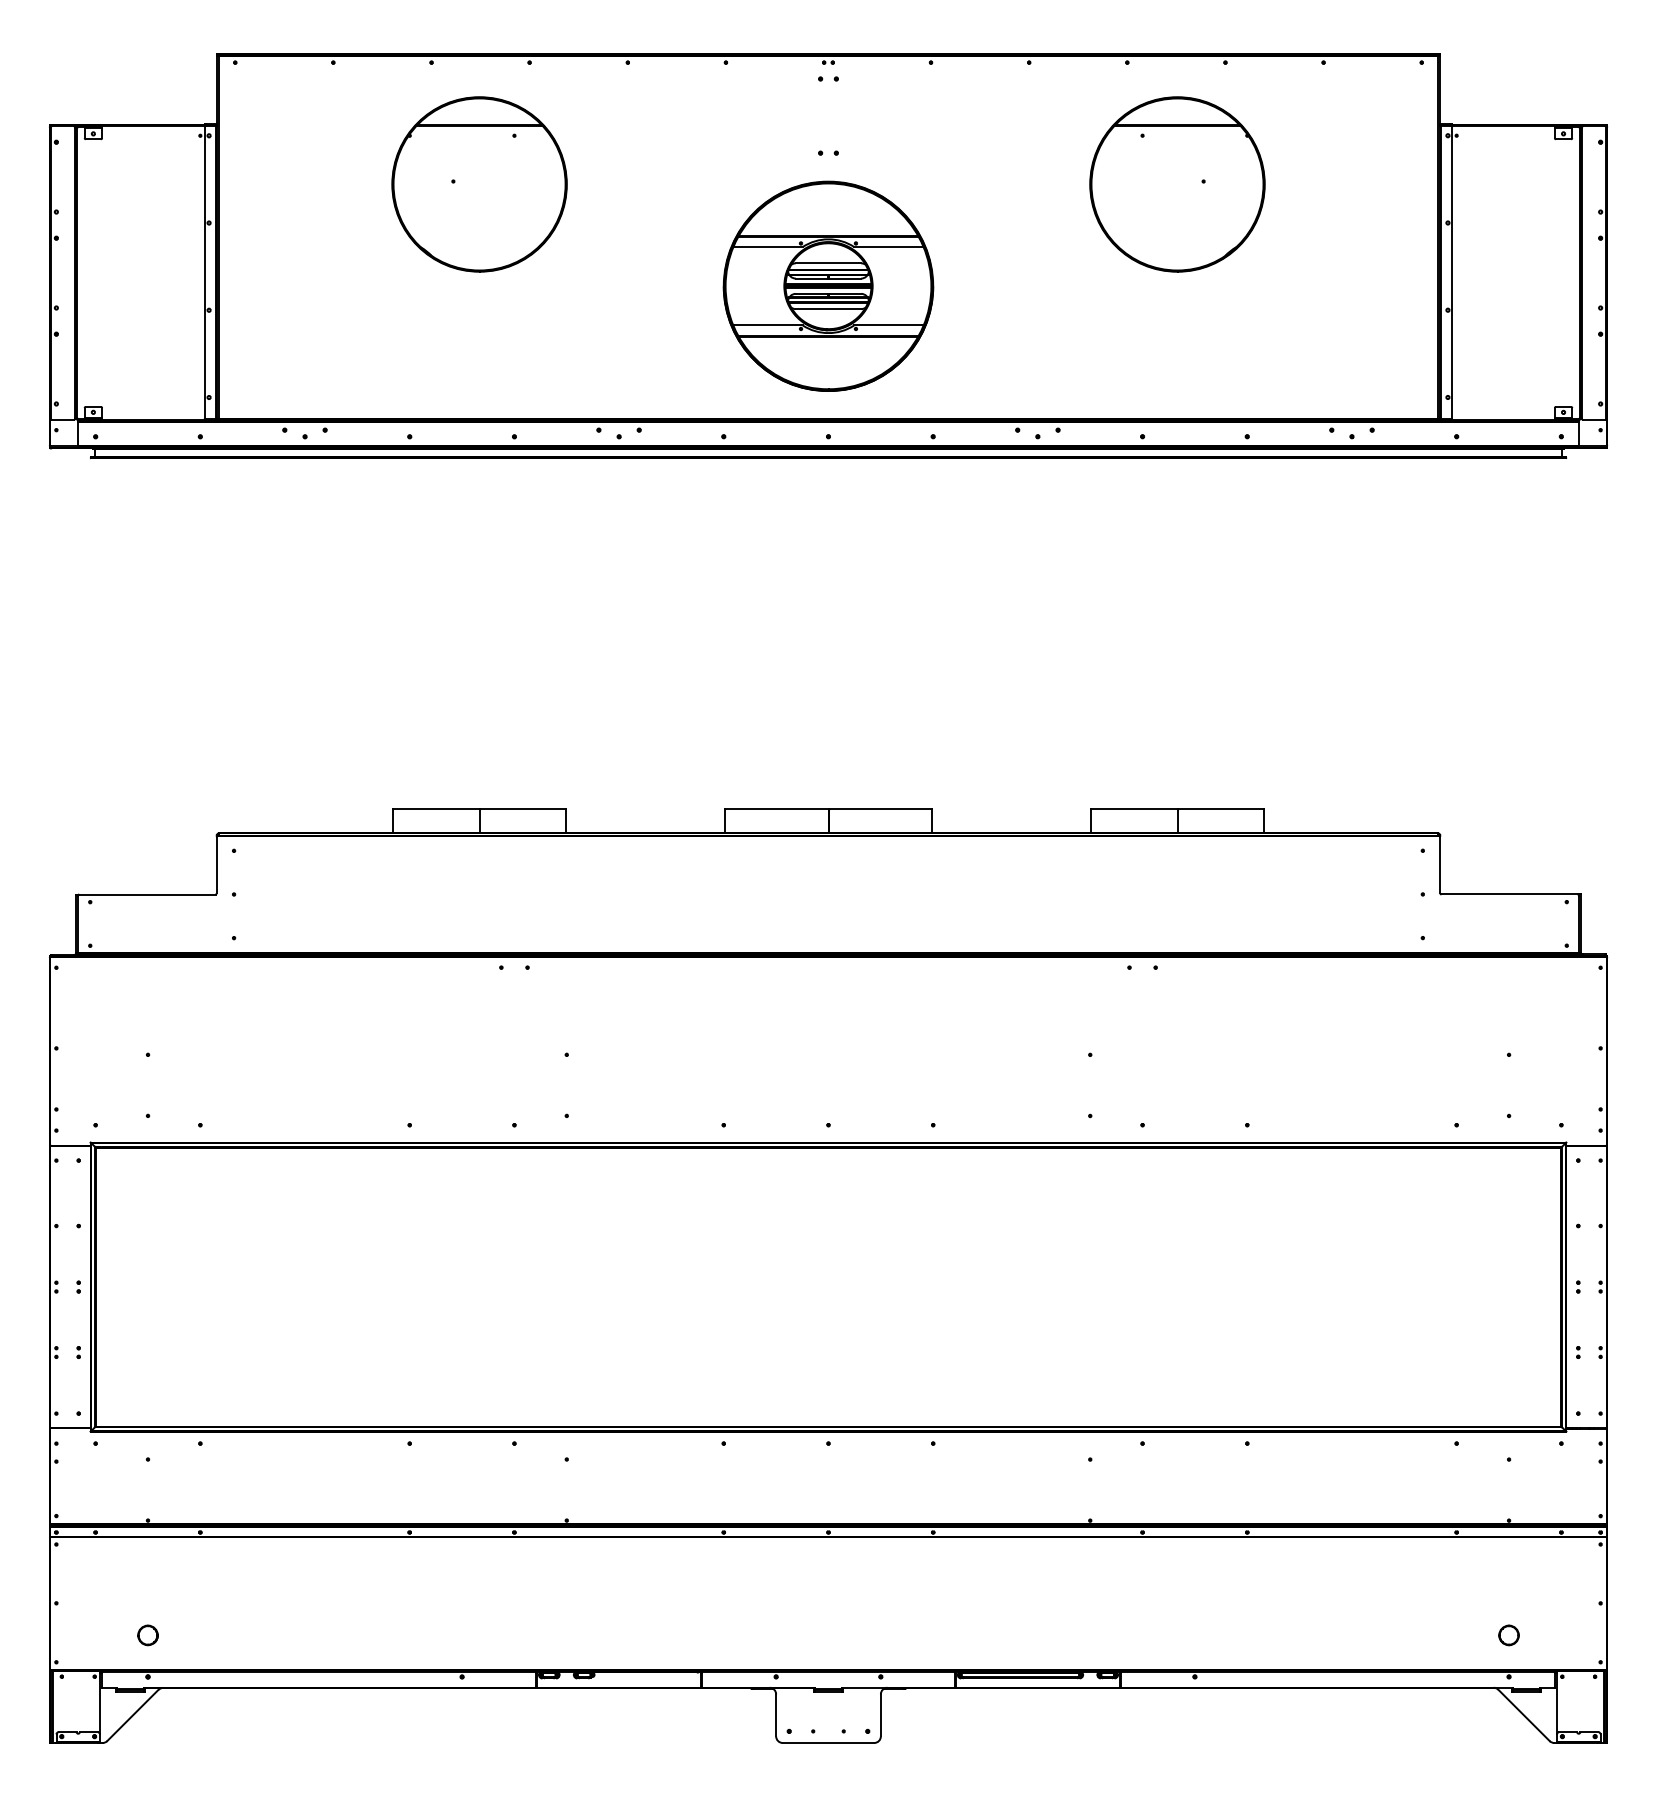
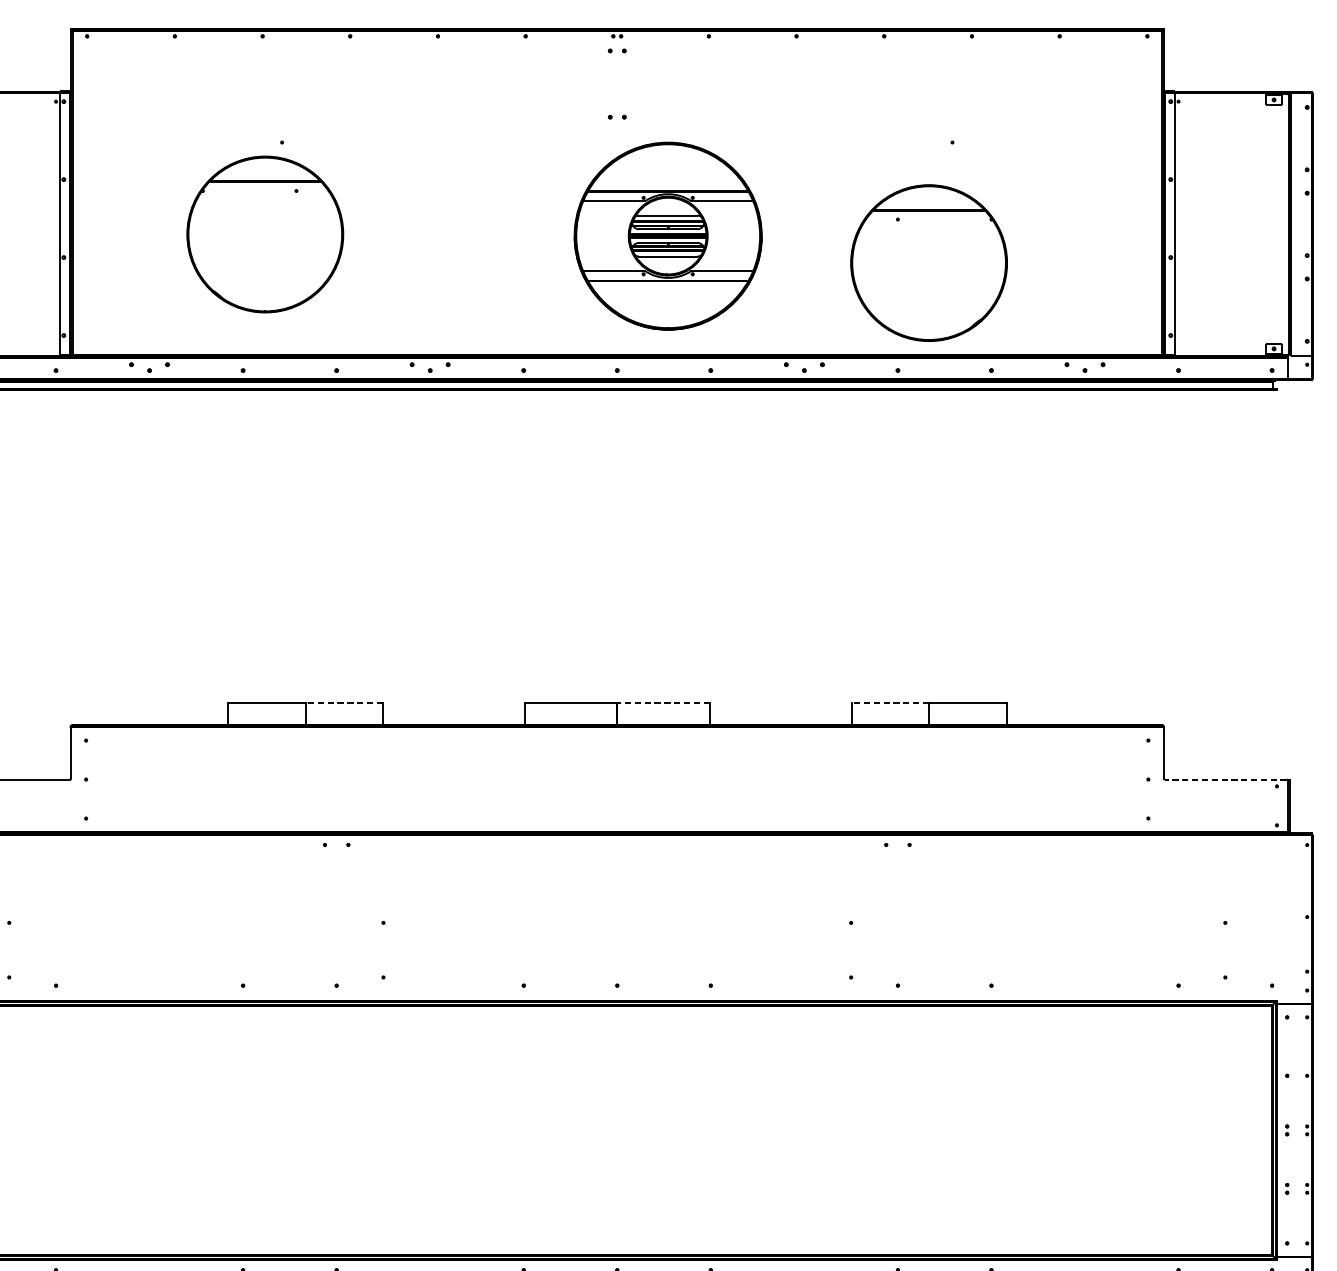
part: (479, 184) -> (265, 234), moved
part: (1177, 184) -> (929, 263), moved
part: (828, 285) -> (668, 235), moved
line: (880, 808) -> (663, 702), solid -> dashed
line: (522, 809) -> (343, 703), solid -> dashed
line: (1133, 809) -> (889, 703), solid -> dashed
line: (1509, 894) -> (1225, 779), solid -> dashed

